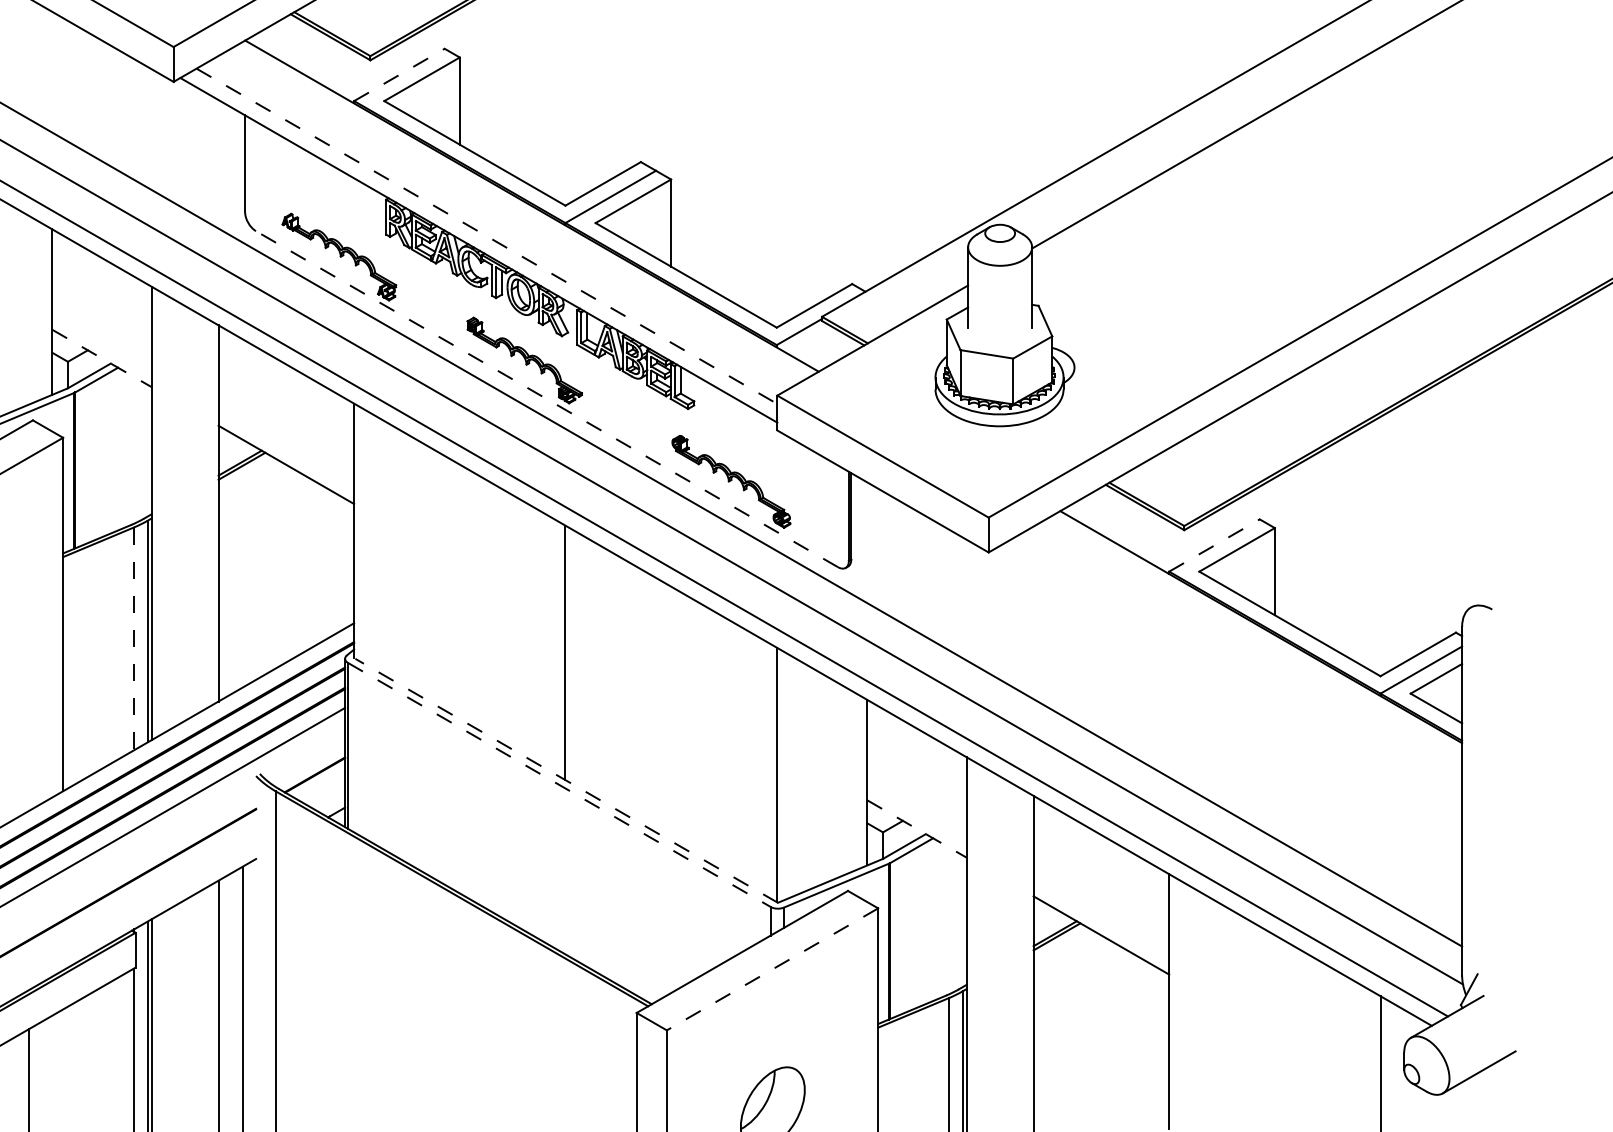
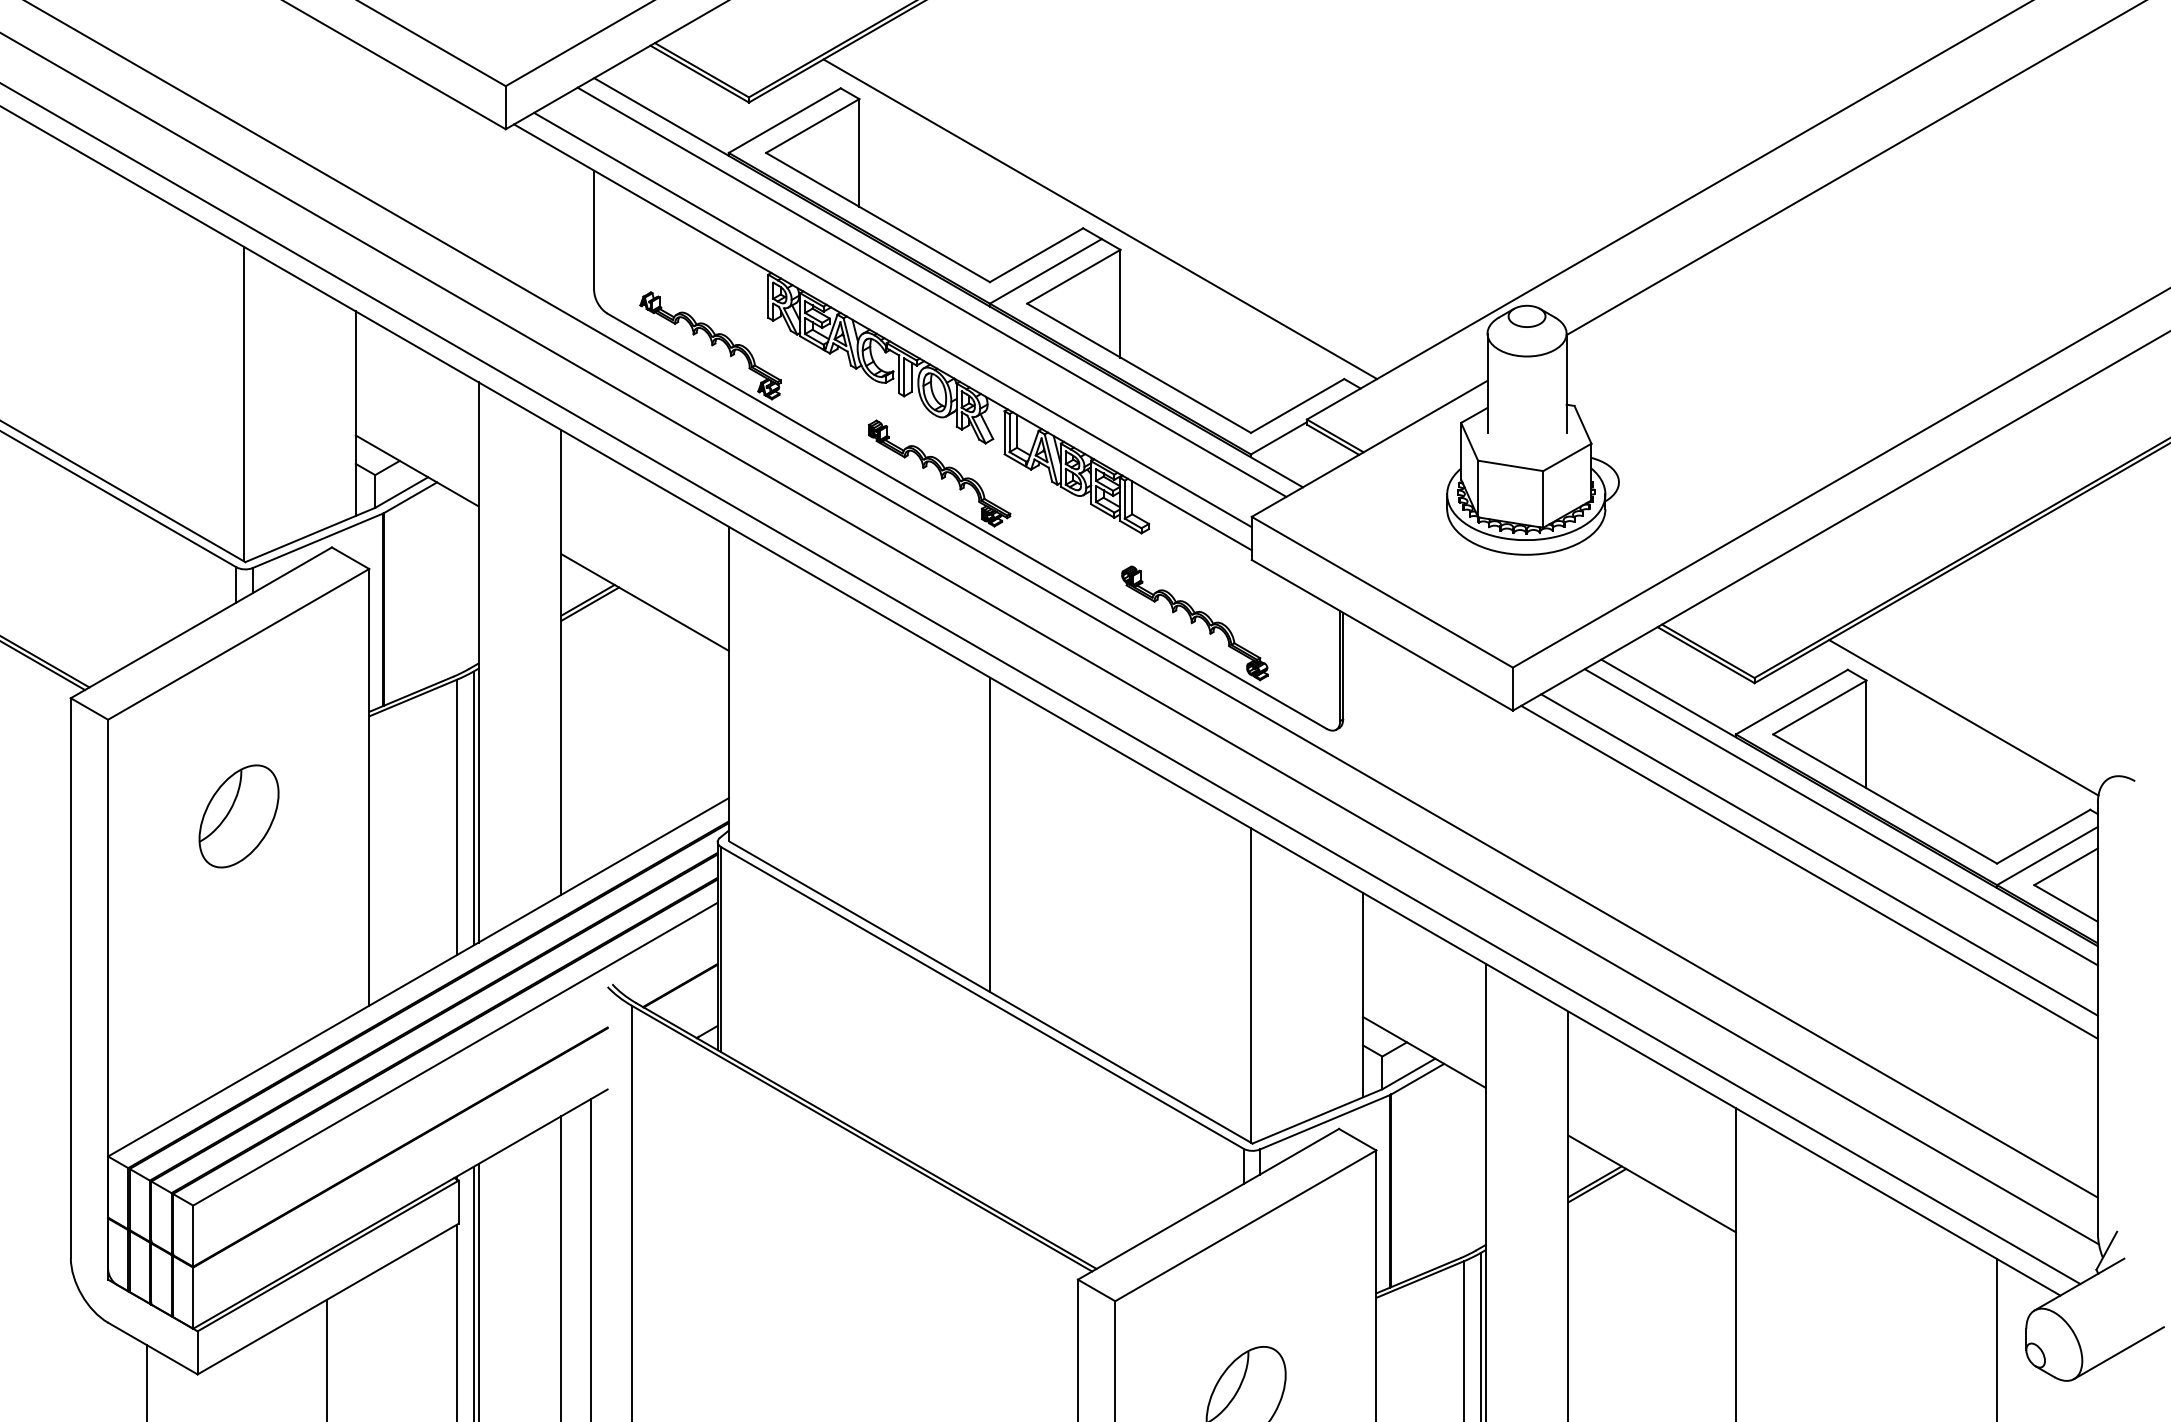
line: (399, 74) -> (784, 120), dashed -> solid
line: (654, 154) -> (1100, 219), added
line: (518, 213) -> (931, 291), added
line: (487, 236) -> (893, 320), dashed -> solid
line: (102, 358) -> (417, 470), dashed -> solid
line: (546, 399) -> (966, 521), dashed -> solid
line: (1214, 545) -> (1791, 702), dashed -> solid
line: (1353, 557) -> (1963, 717), added
line: (133, 638) -> (456, 817), dashed -> solid
line: (1253, 638) -> (1840, 817), added
line: (1236, 668) -> (1819, 854), added
line: (1228, 682) -> (1809, 871), added
line: (565, 780) -> (990, 992), dashed -> solid
line: (559, 785) -> (982, 998), dashed -> solid
line: (917, 829) -> (1424, 1052), dashed -> solid
line: (772, 969) -> (1245, 1225), dashed -> solid

